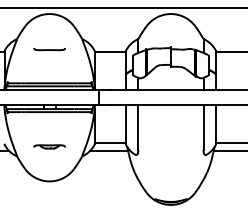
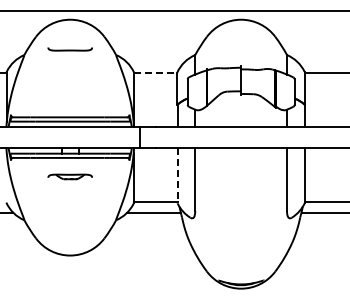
curve: (49, 49) -> (69, 49), moved
line: (110, 52) -> (155, 73), solid -> dashed
line: (125, 125) -> (177, 176), solid -> dashed
part: (49, 146) -> (69, 176), moved

